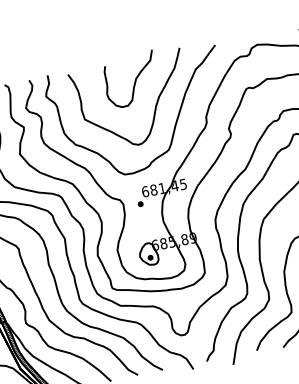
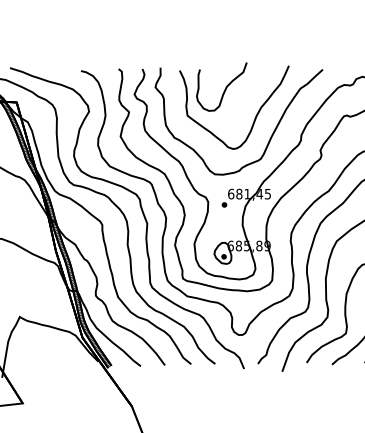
part: (130, 79) -> (221, 86), moved

